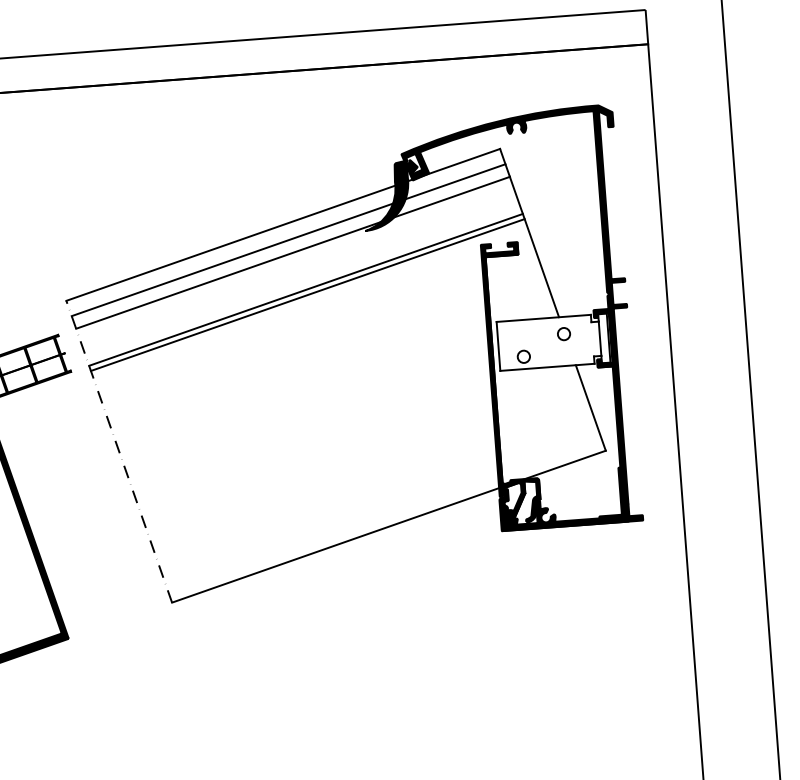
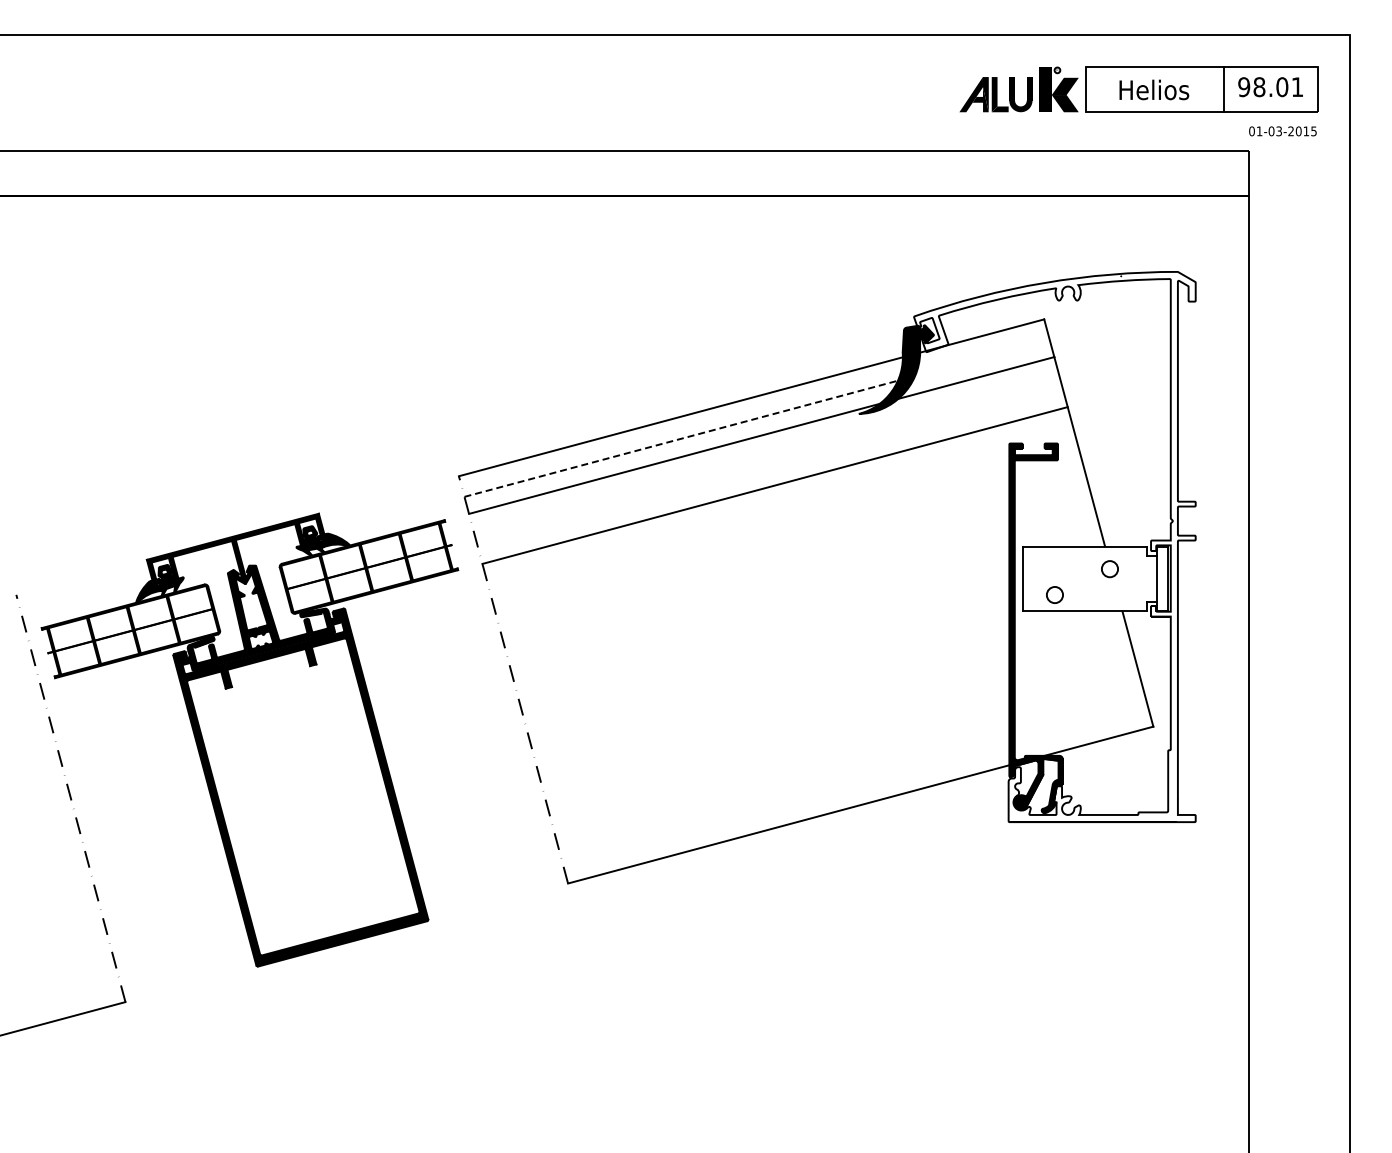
line: (455, 182) -> (982, 358), removed
line: (232, 259) -> (681, 438), solid -> dashed
line: (307, 295) -> (776, 492), removed
fill: (520, 320) -> (1054, 546), removed

